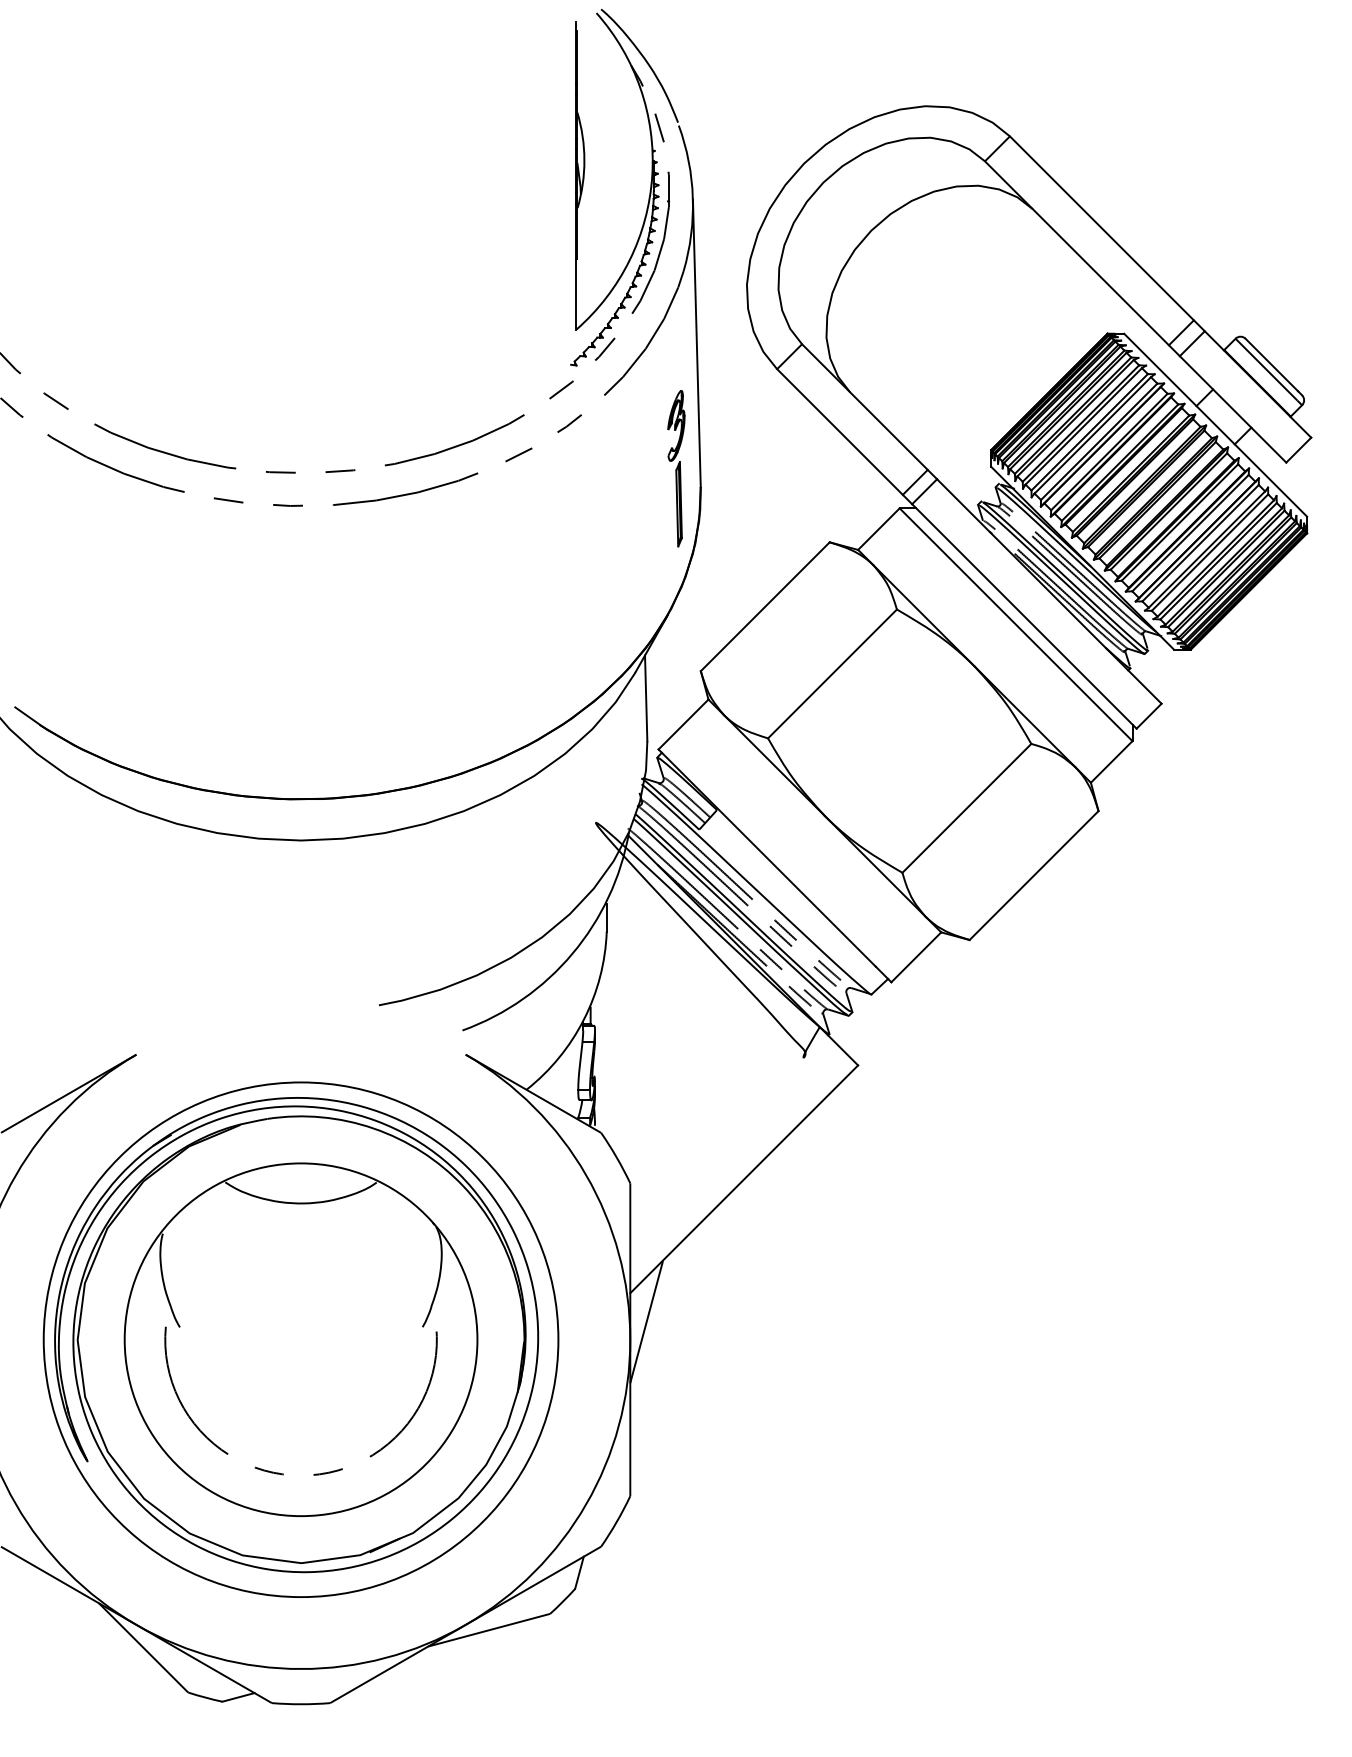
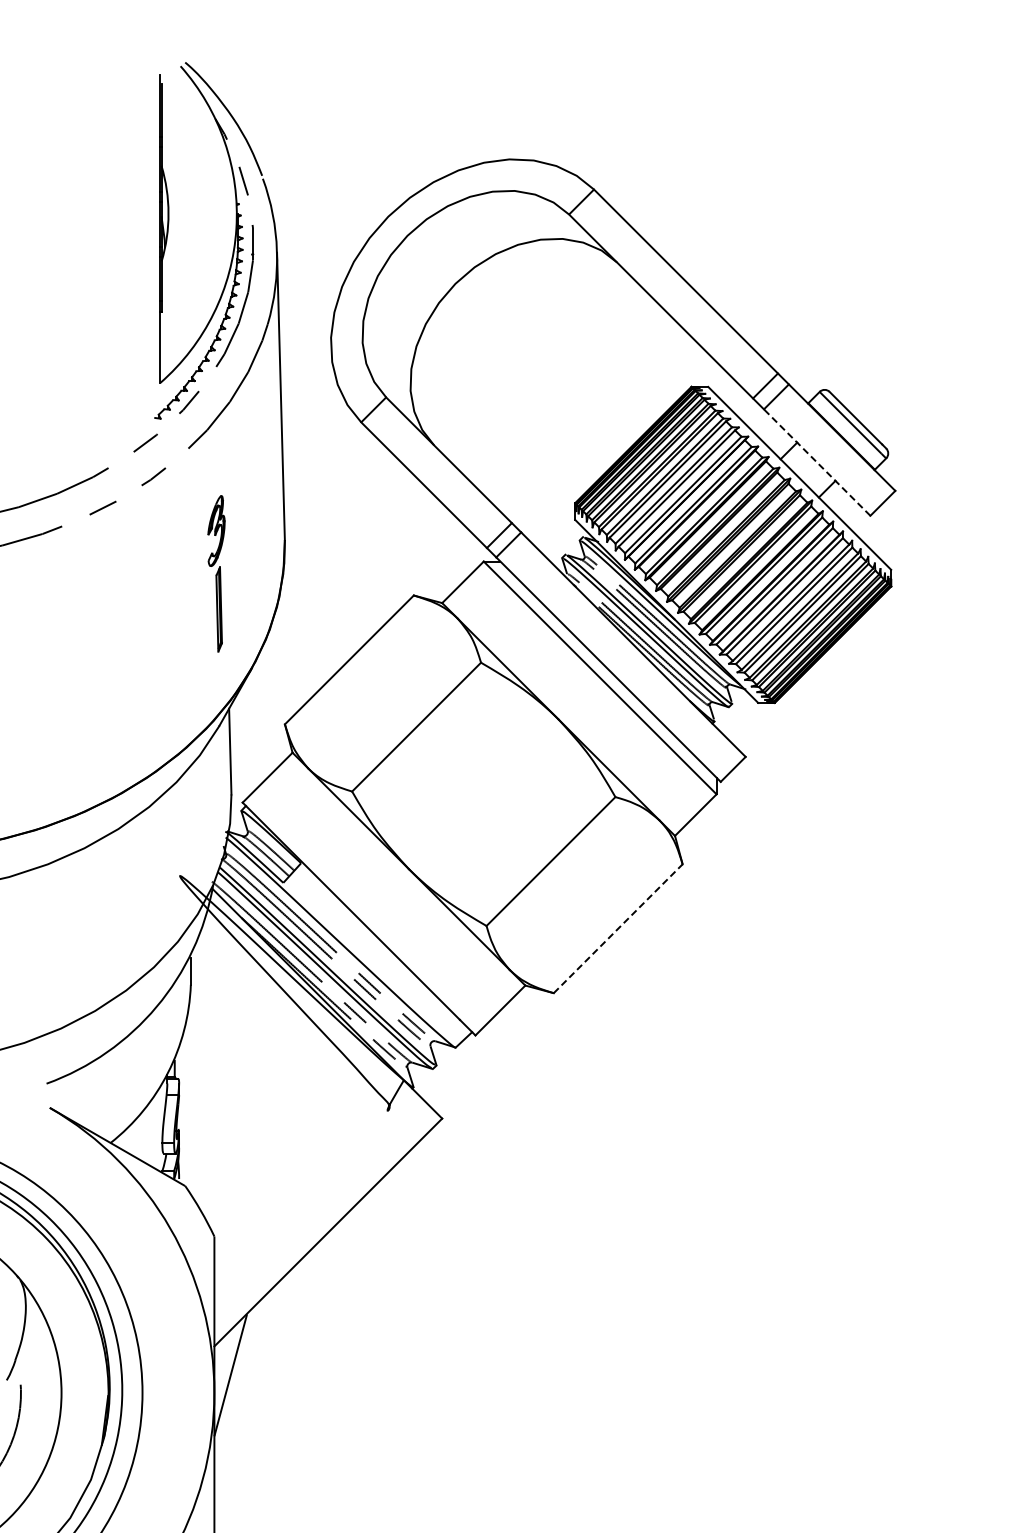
line: (1232, 409) -> (816, 462), solid -> dashed
part: (676, 468) -> (216, 573), moved
line: (1034, 875) -> (618, 928), solid -> dashed

